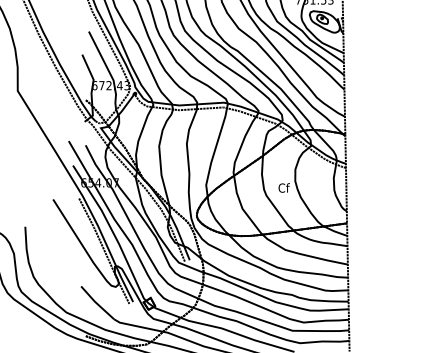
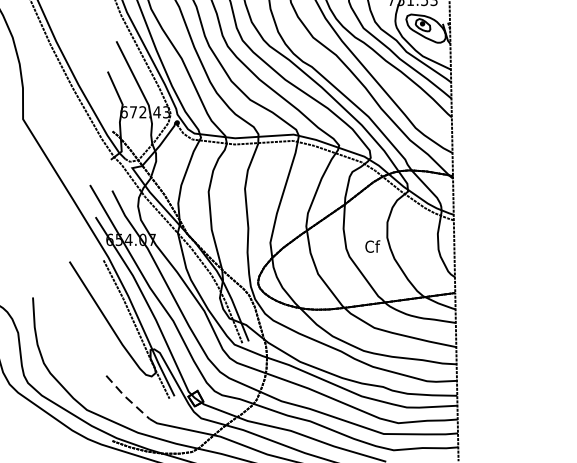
line: (97, 303) -> (127, 398), solid -> dashed

